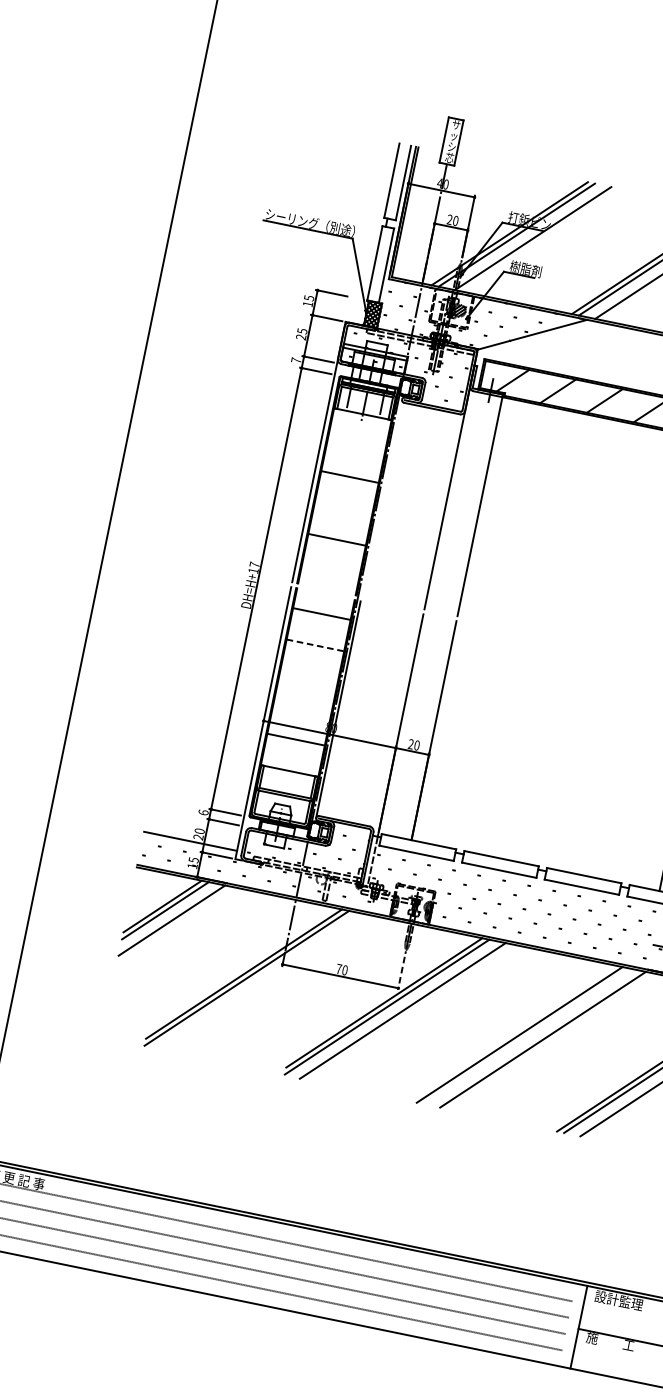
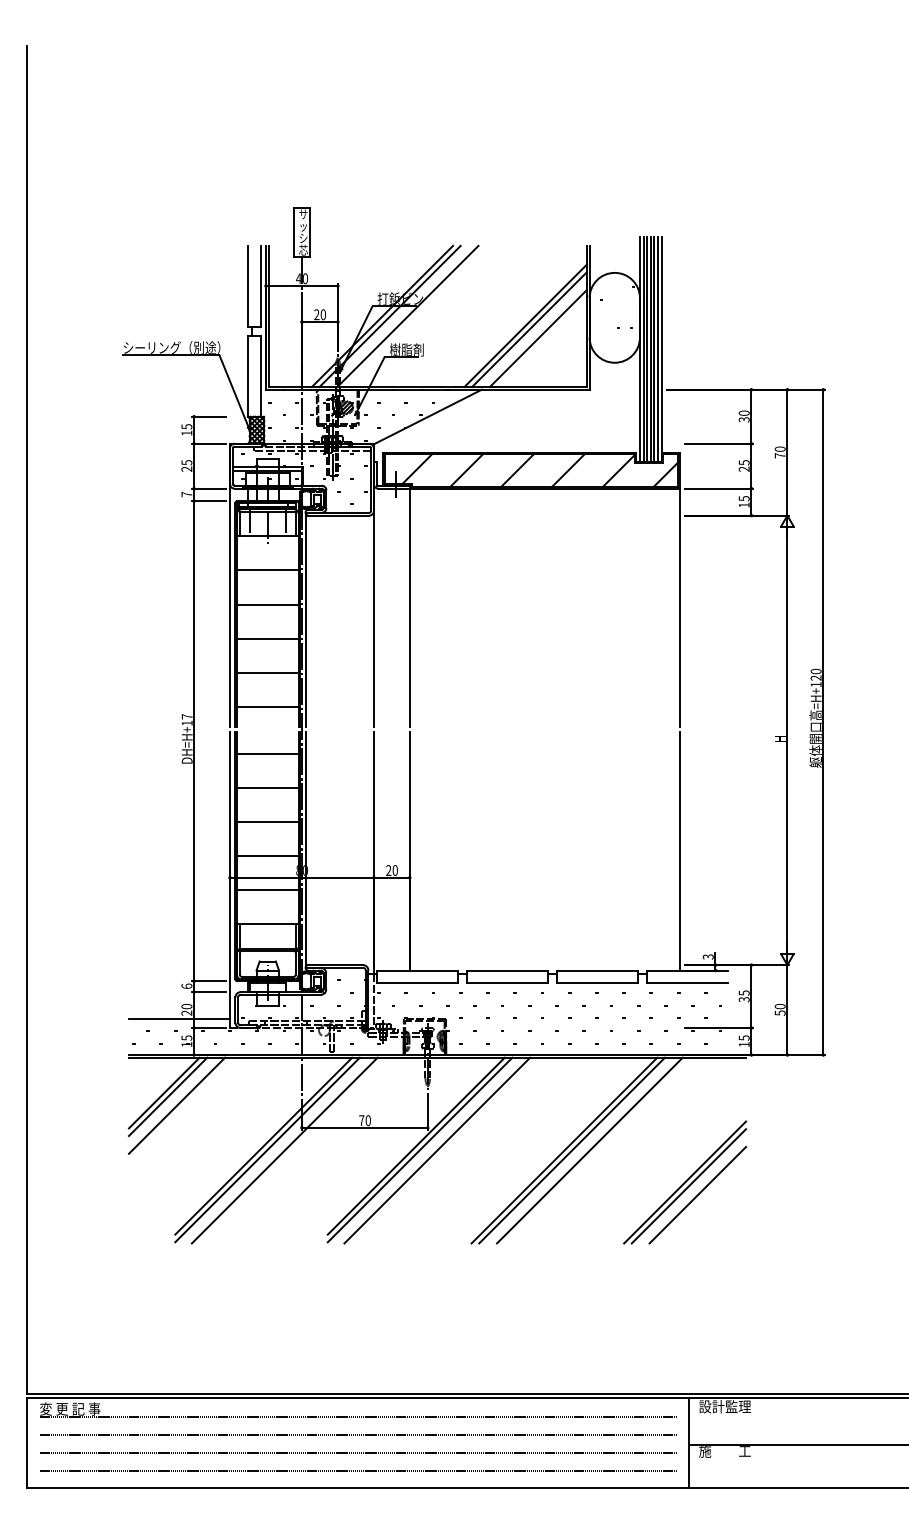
line: (356, 445) -> (267, 570), added
line: (381, 497) -> (305, 619), added
line: (343, 508) -> (267, 638), added
line: (330, 571) -> (267, 707), added
line: (316, 645) -> (268, 787), dashed -> solid
line: (308, 676) -> (267, 821), added
line: (302, 708) -> (267, 856), added
line: (401, 973) -> (427, 1111), dashed -> solid
line: (262, 982) -> (284, 1150), added
line: (526, 1036) -> (571, 1150), added

